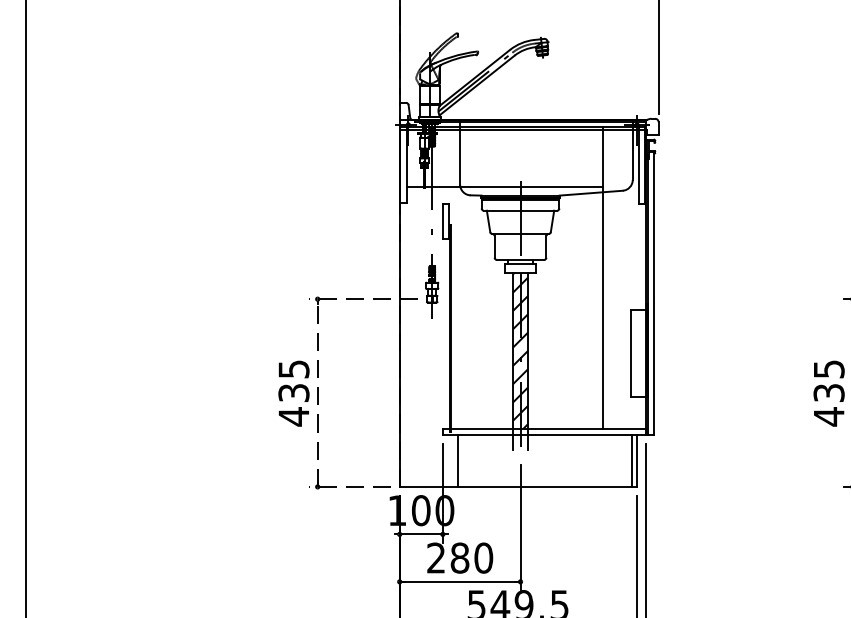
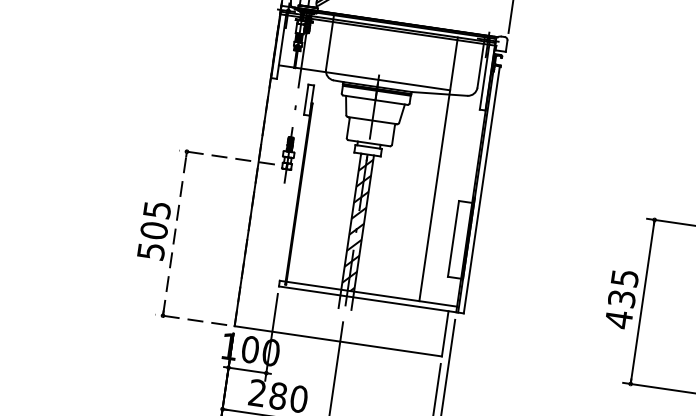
text: (293, 404) -> (152, 240), 435 -> 505
line: (457, 460) -> (288, 310), removed
line: (631, 460) -> (440, 332), removed

